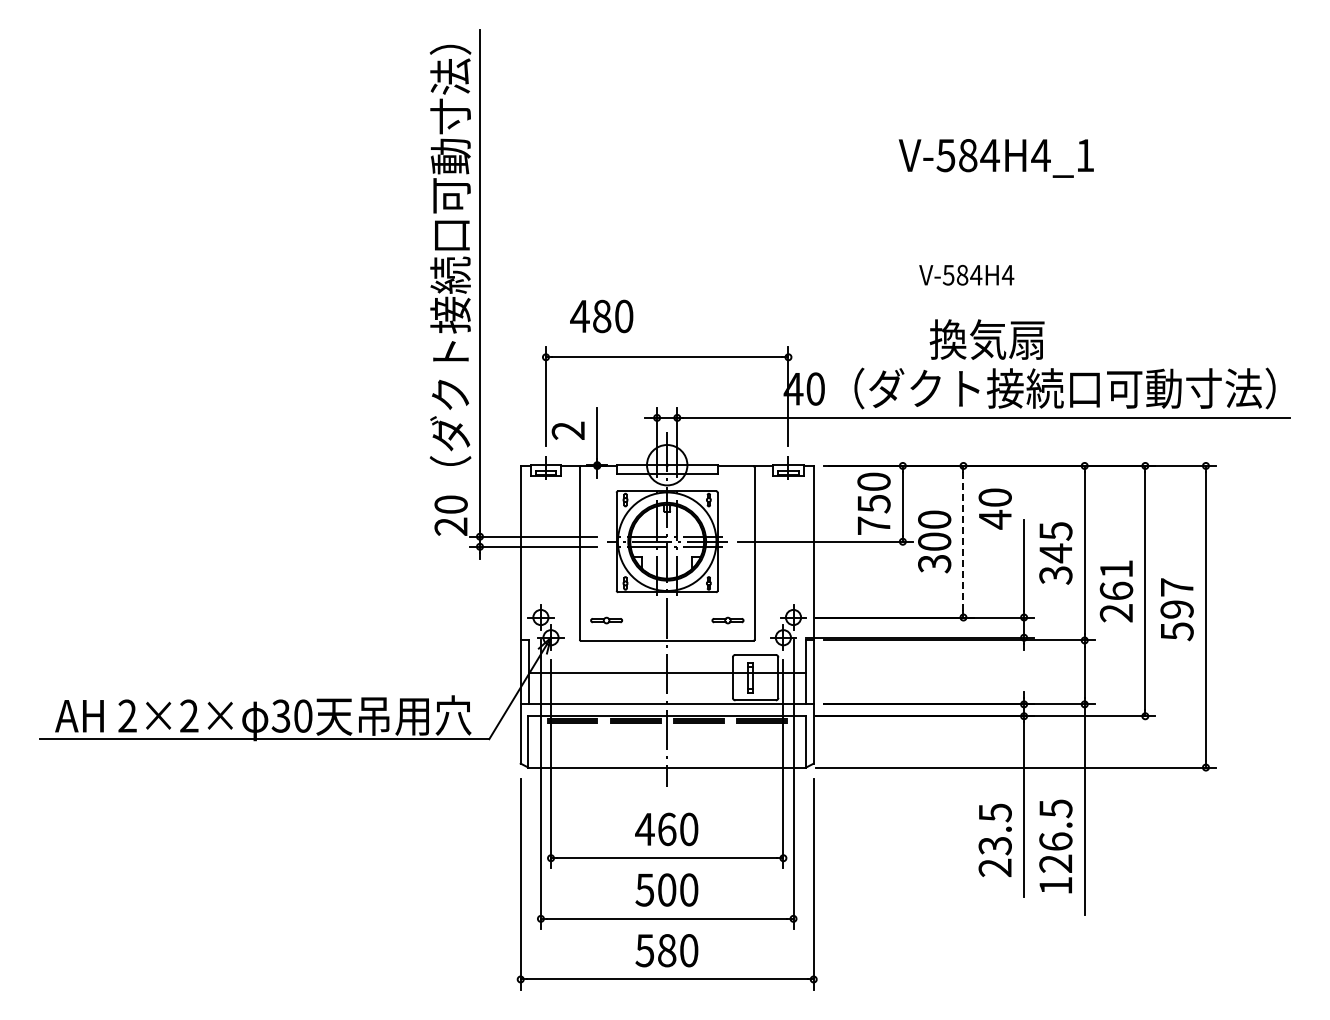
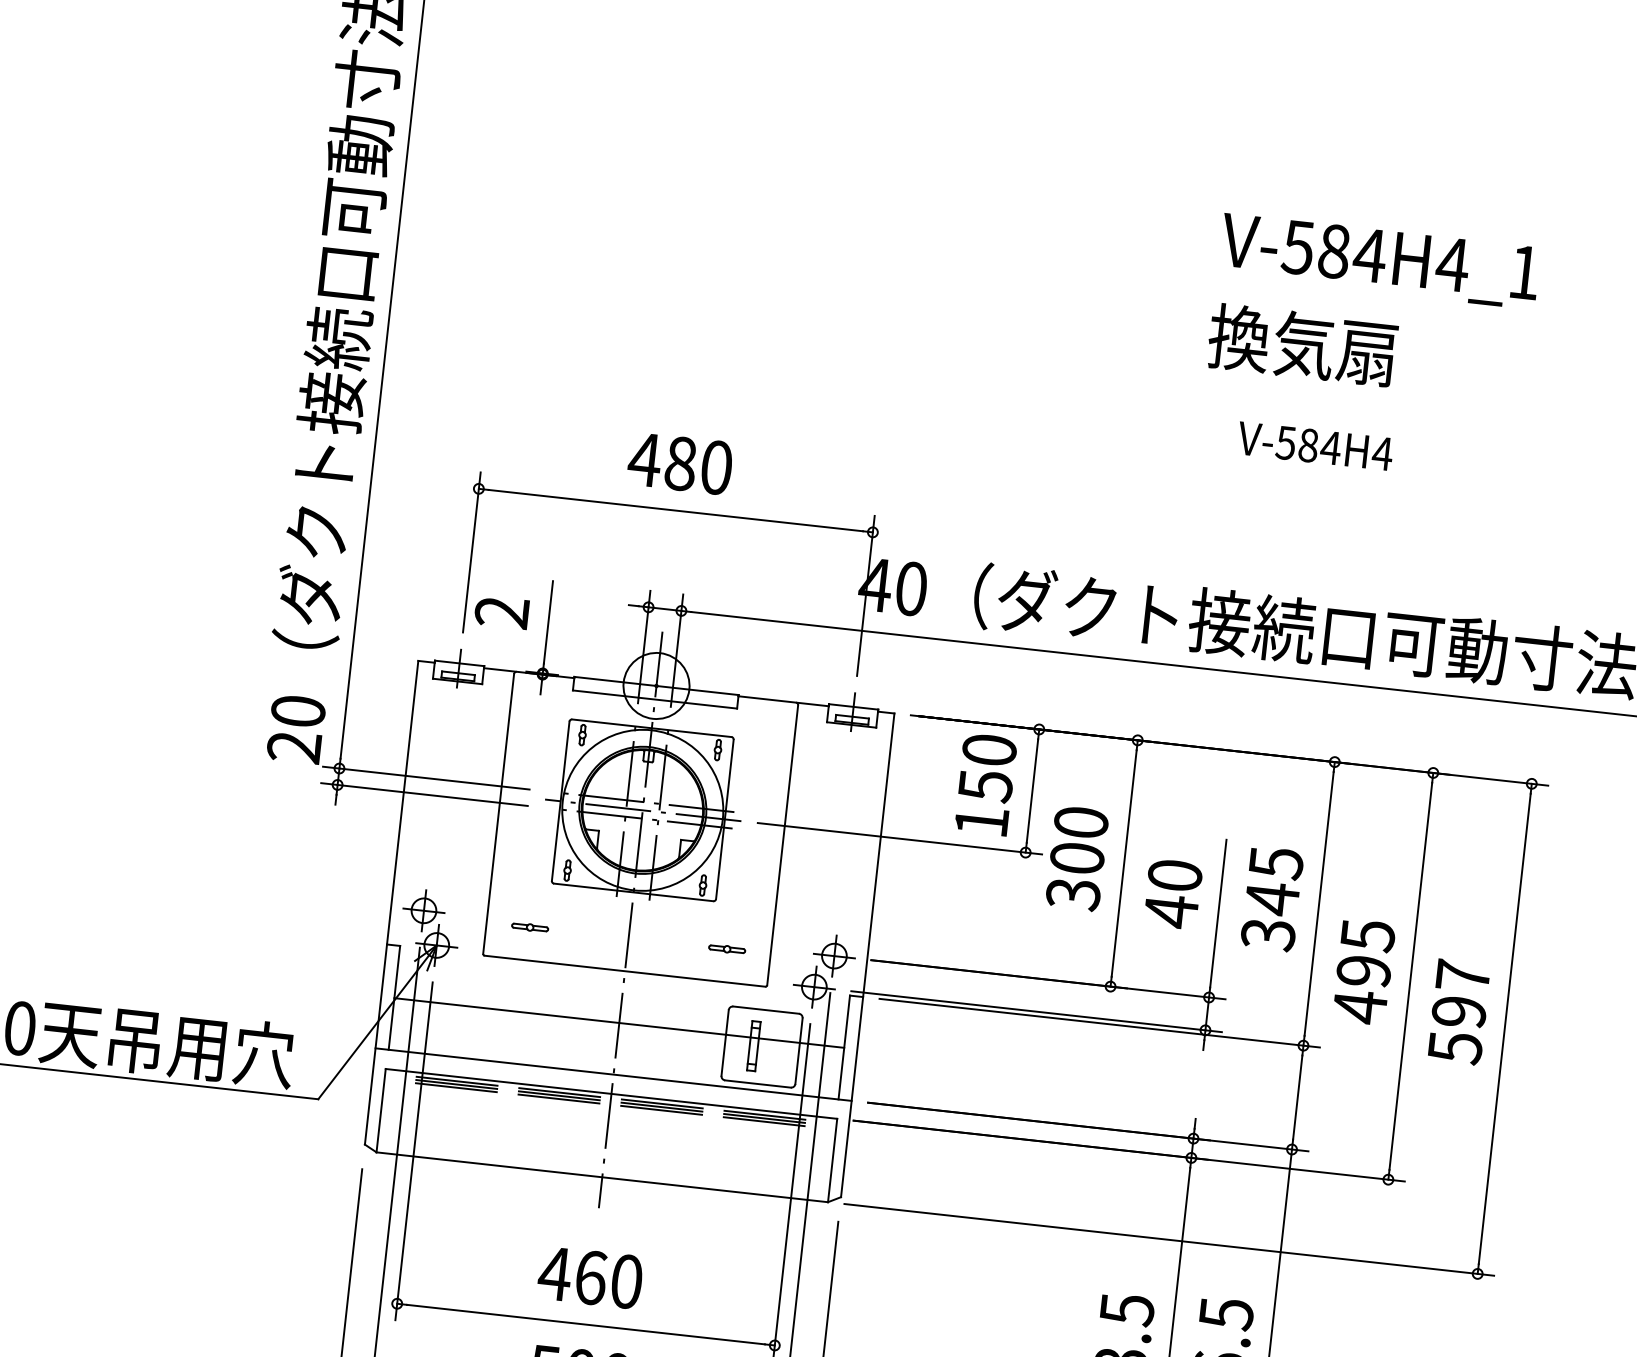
text: (995, 158) -> (1378, 261), moved
text: (966, 274) -> (1315, 445), moved
text: (601, 316) -> (679, 463), moved
text: (986, 339) -> (1301, 344), moved
text: (994, 508) -> (1171, 893), moved
text: (873, 525) -> (980, 820), 750 -> 150
line: (963, 541) -> (1124, 863), dashed -> solid
text: (1116, 591) -> (1363, 971), 261 -> 495
part: (606, 620) -> (529, 927), size x0.71
part: (727, 620) -> (726, 949), size x0.71

